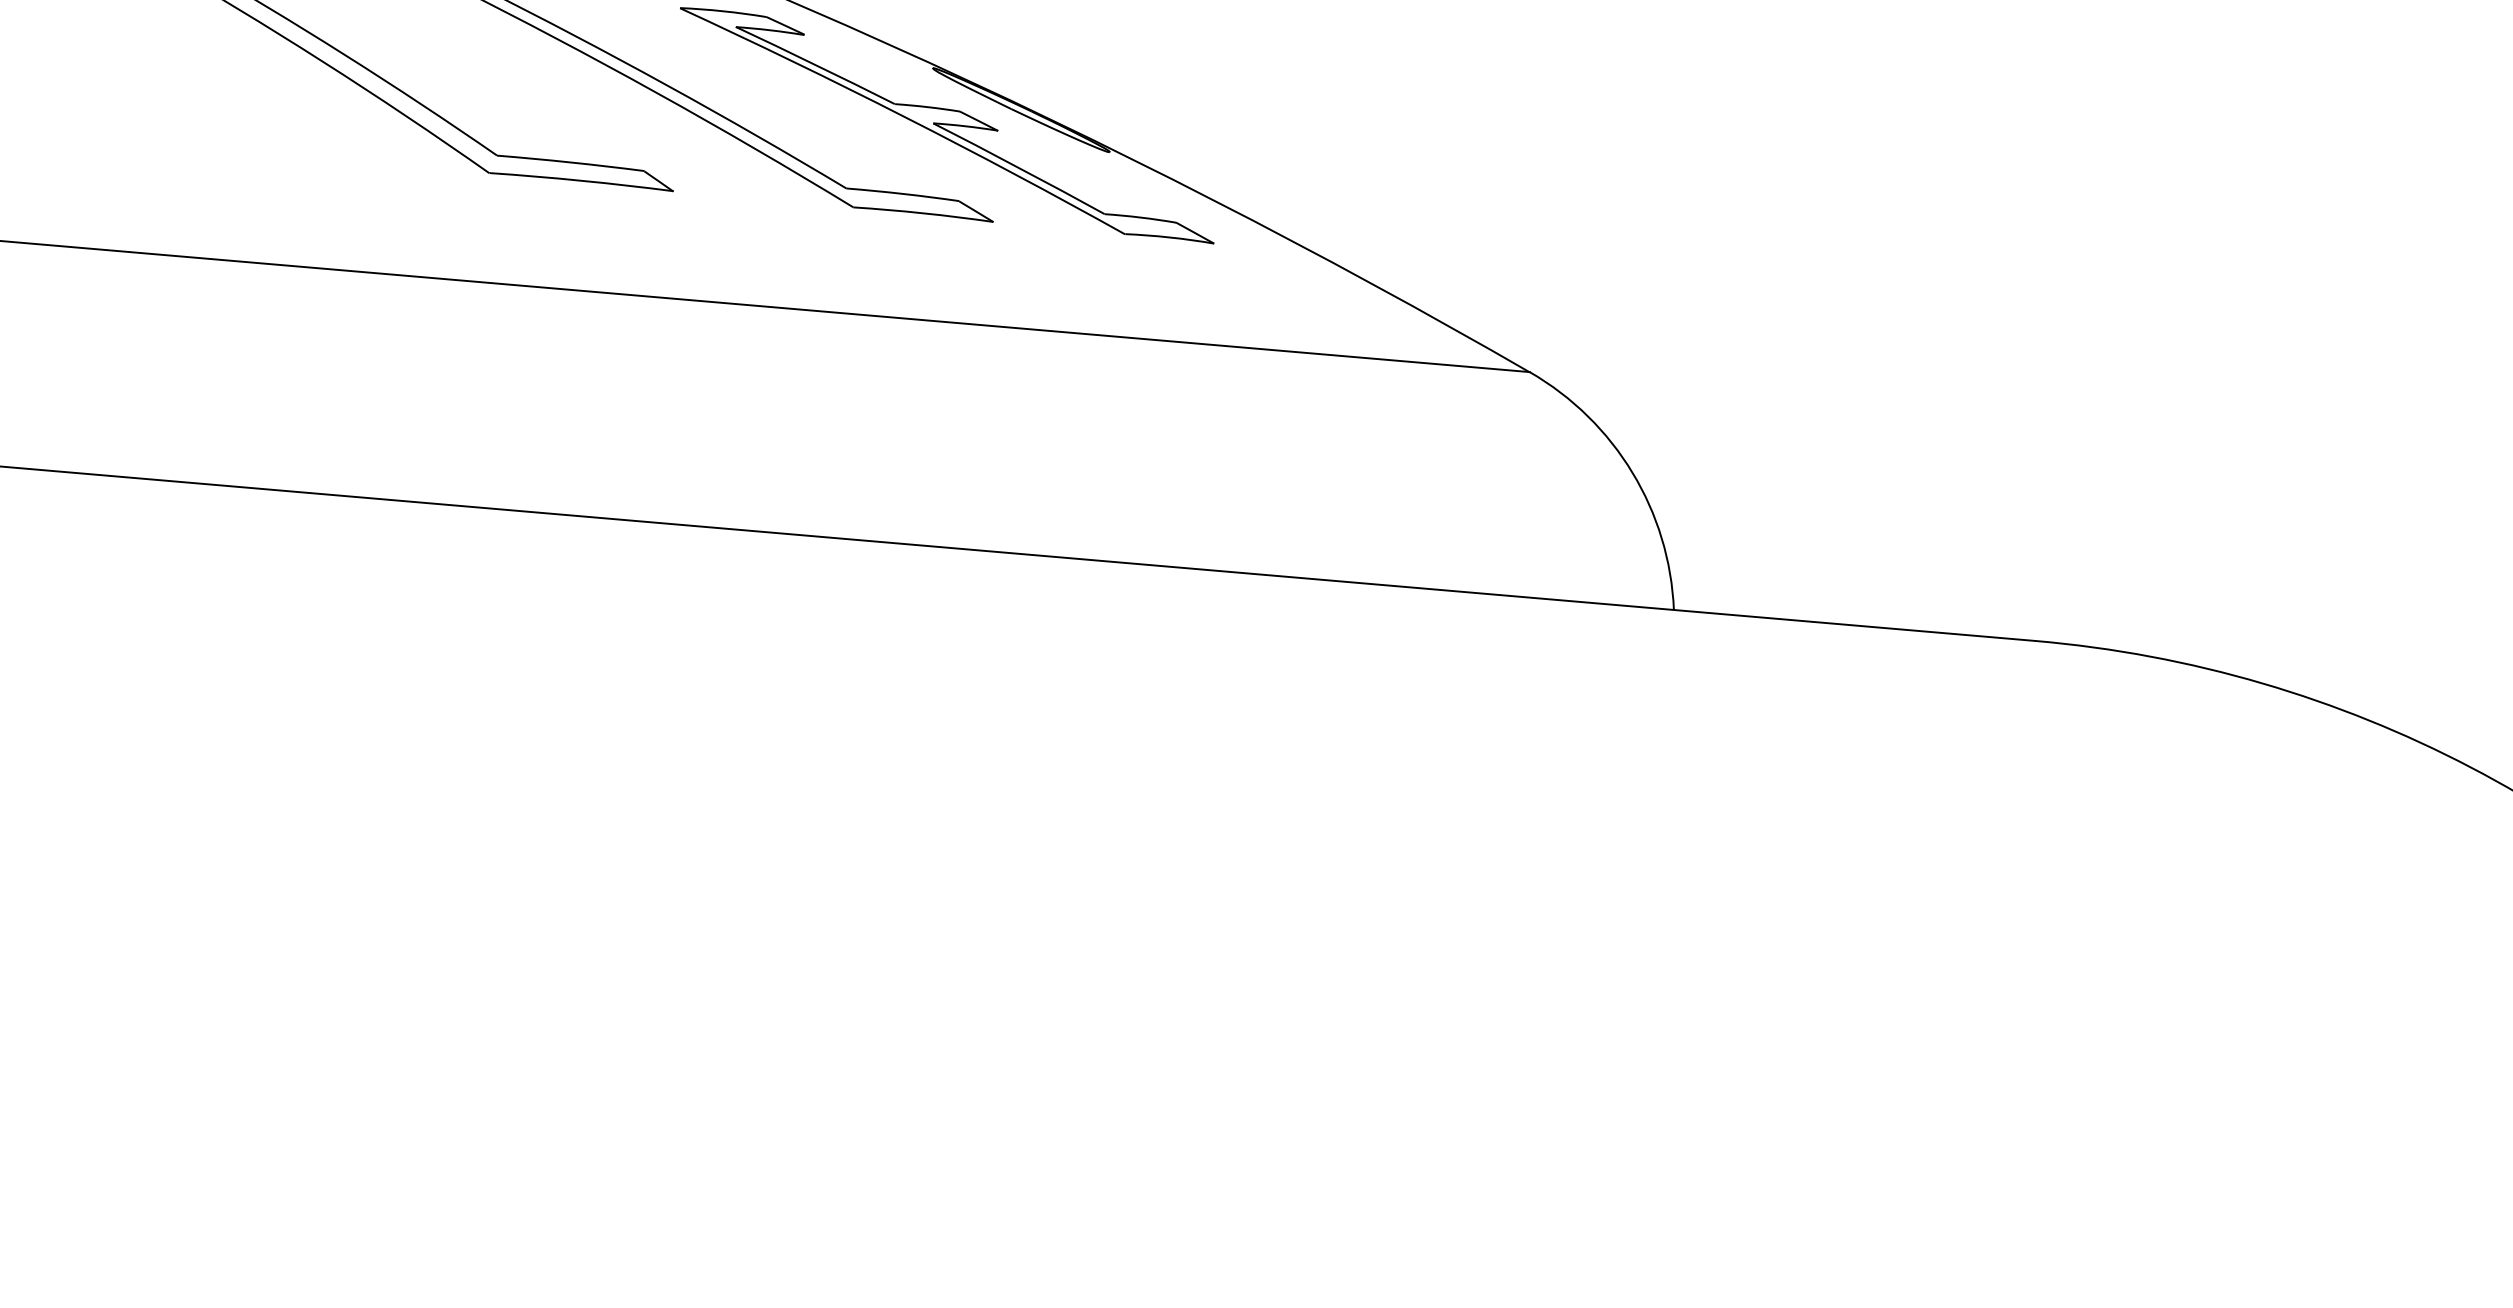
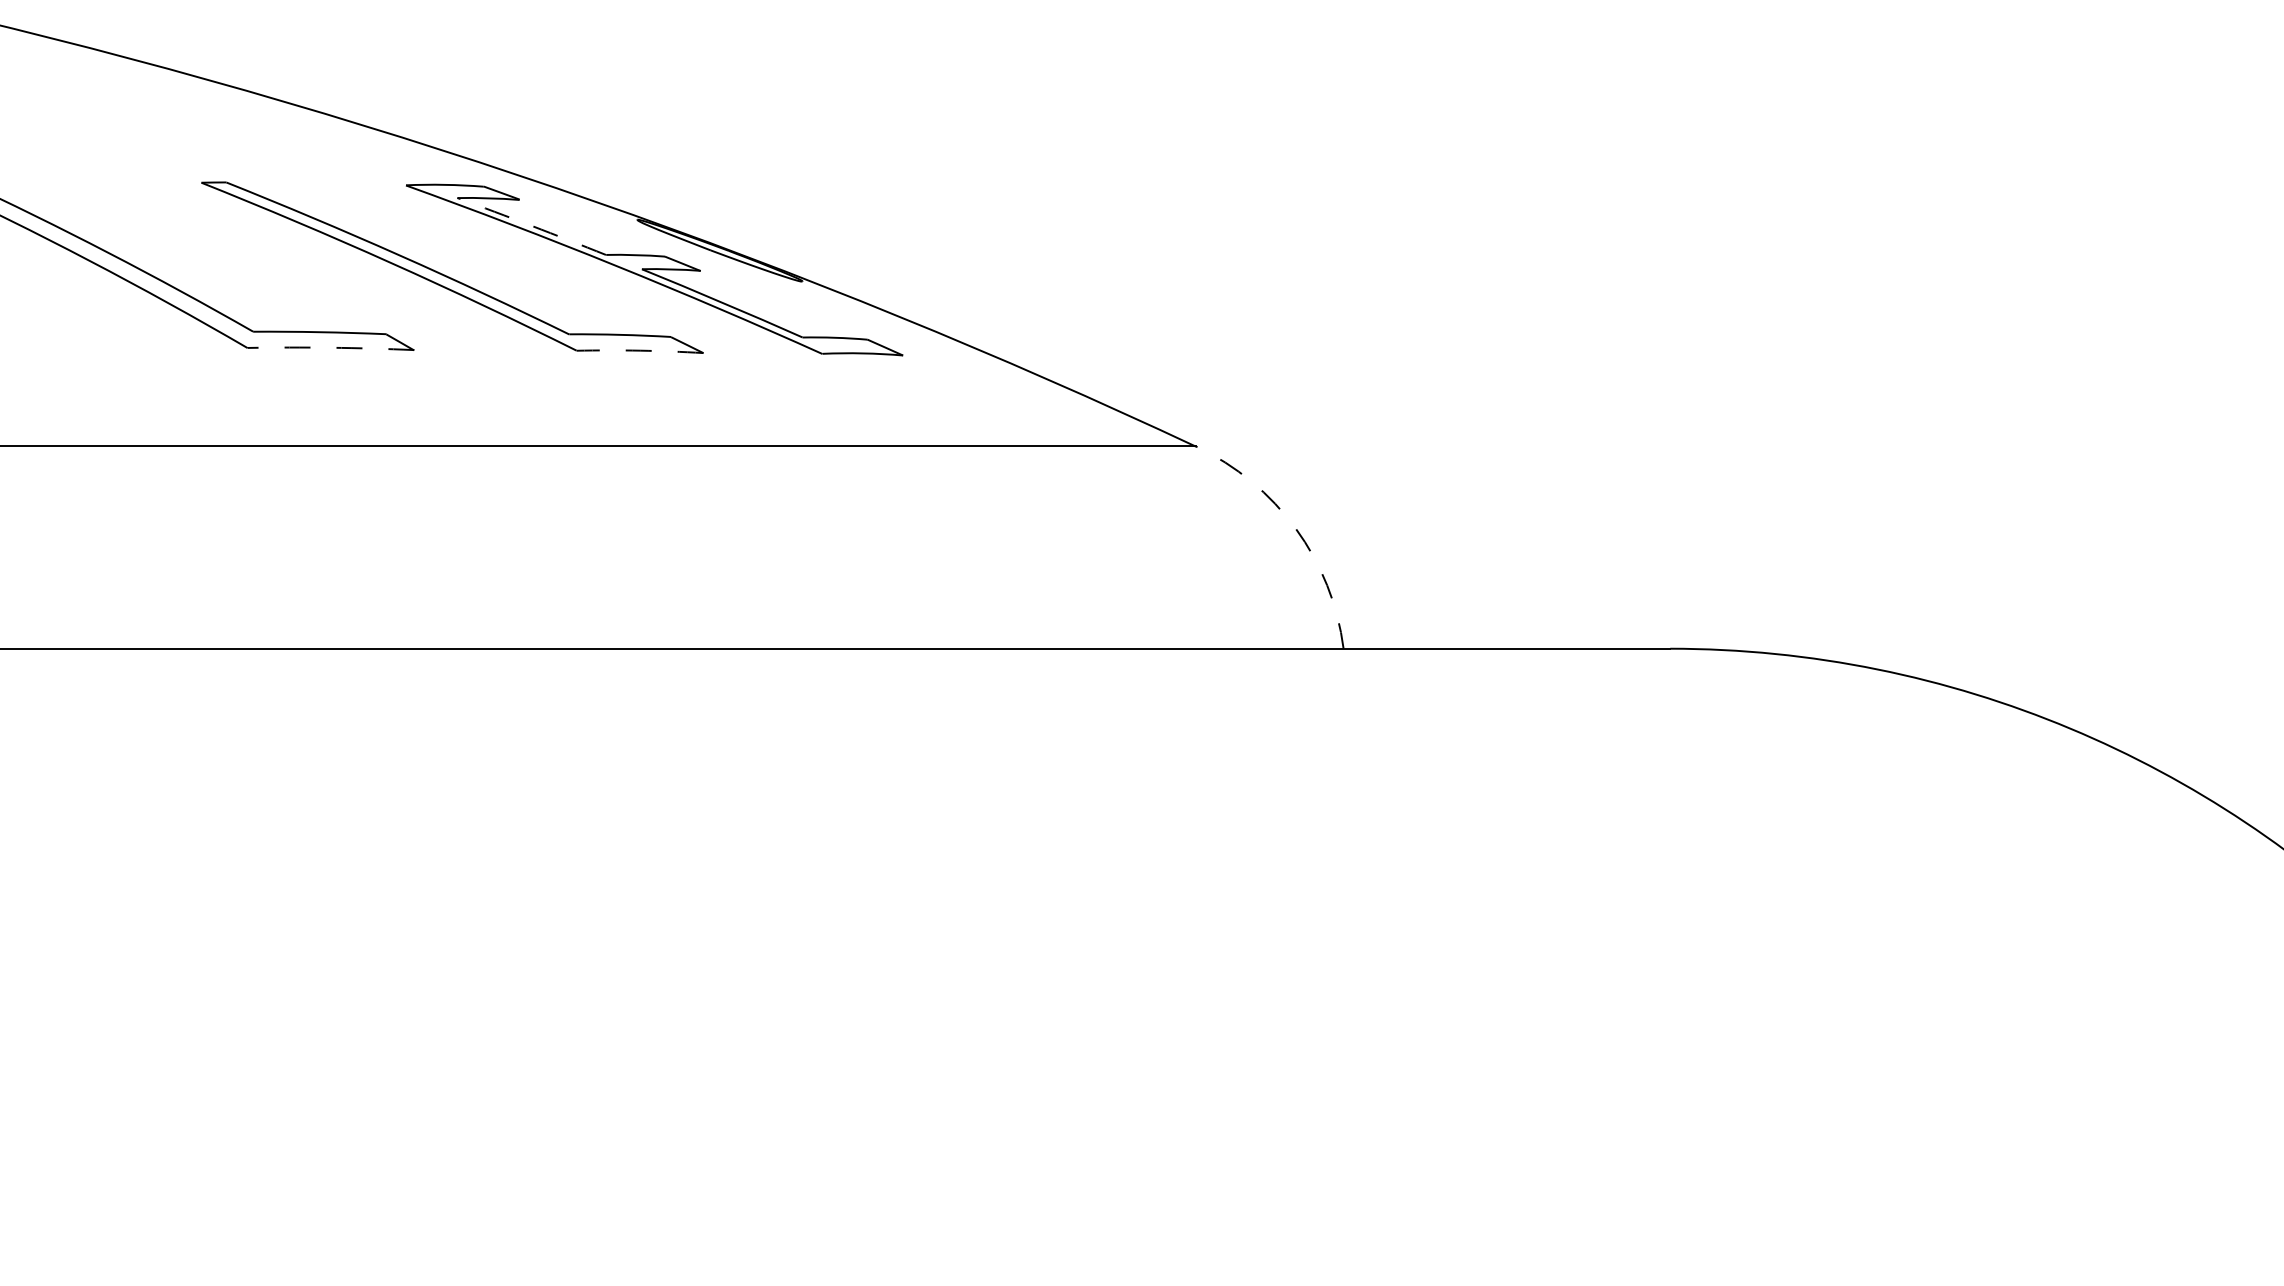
arc: (815, 64) -> (531, 225), solid -> dashed
arc: (582, 180) -> (331, 347), solid -> dashed
arc: (923, 213) -> (640, 350), solid -> dashed
arc: (1632, 472) -> (1295, 528), solid -> dashed

